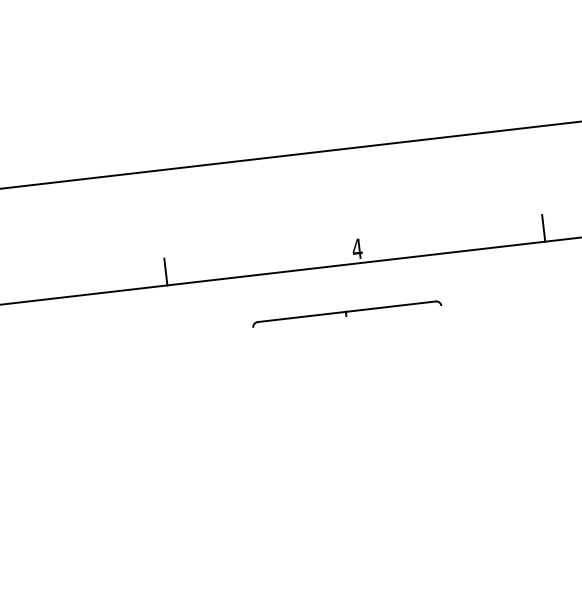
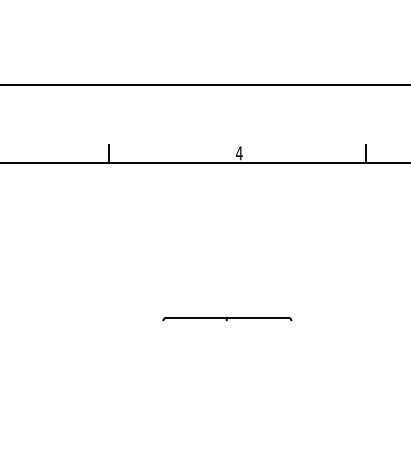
part: (347, 312) -> (227, 318), moved

